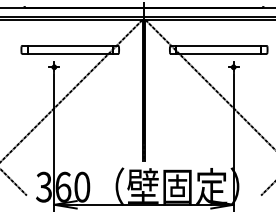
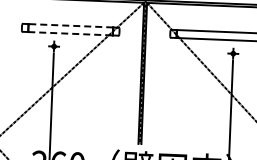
line: (69, 45) -> (70, 25), solid -> dashed
line: (70, 53) -> (70, 33), solid -> dashed

